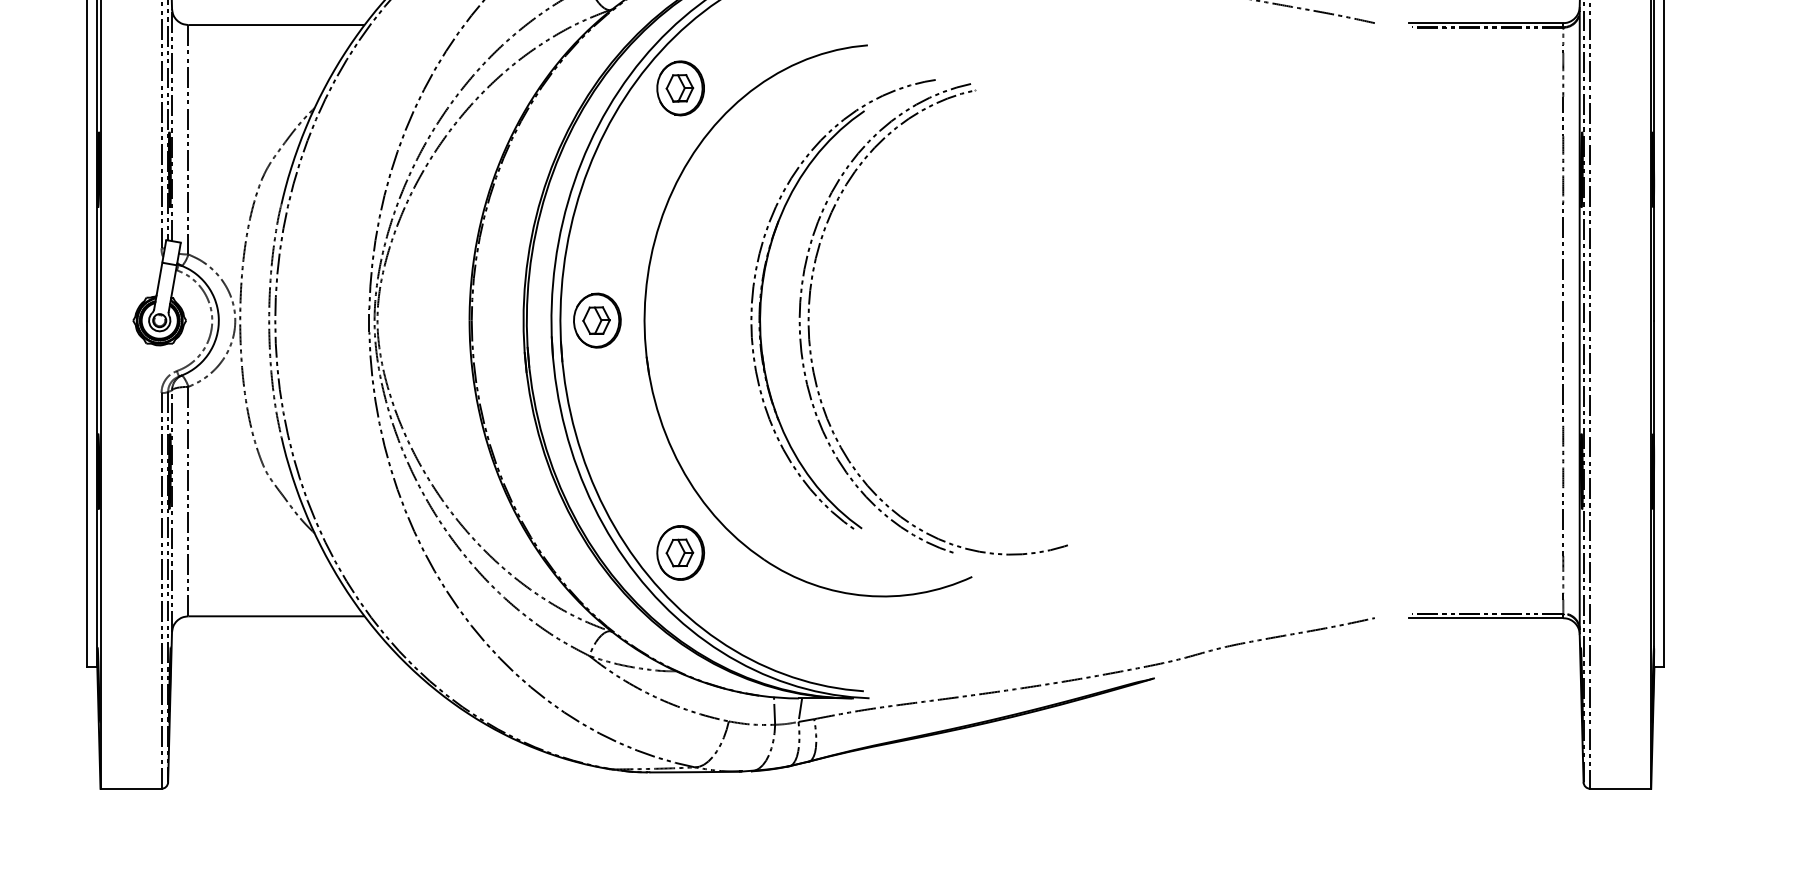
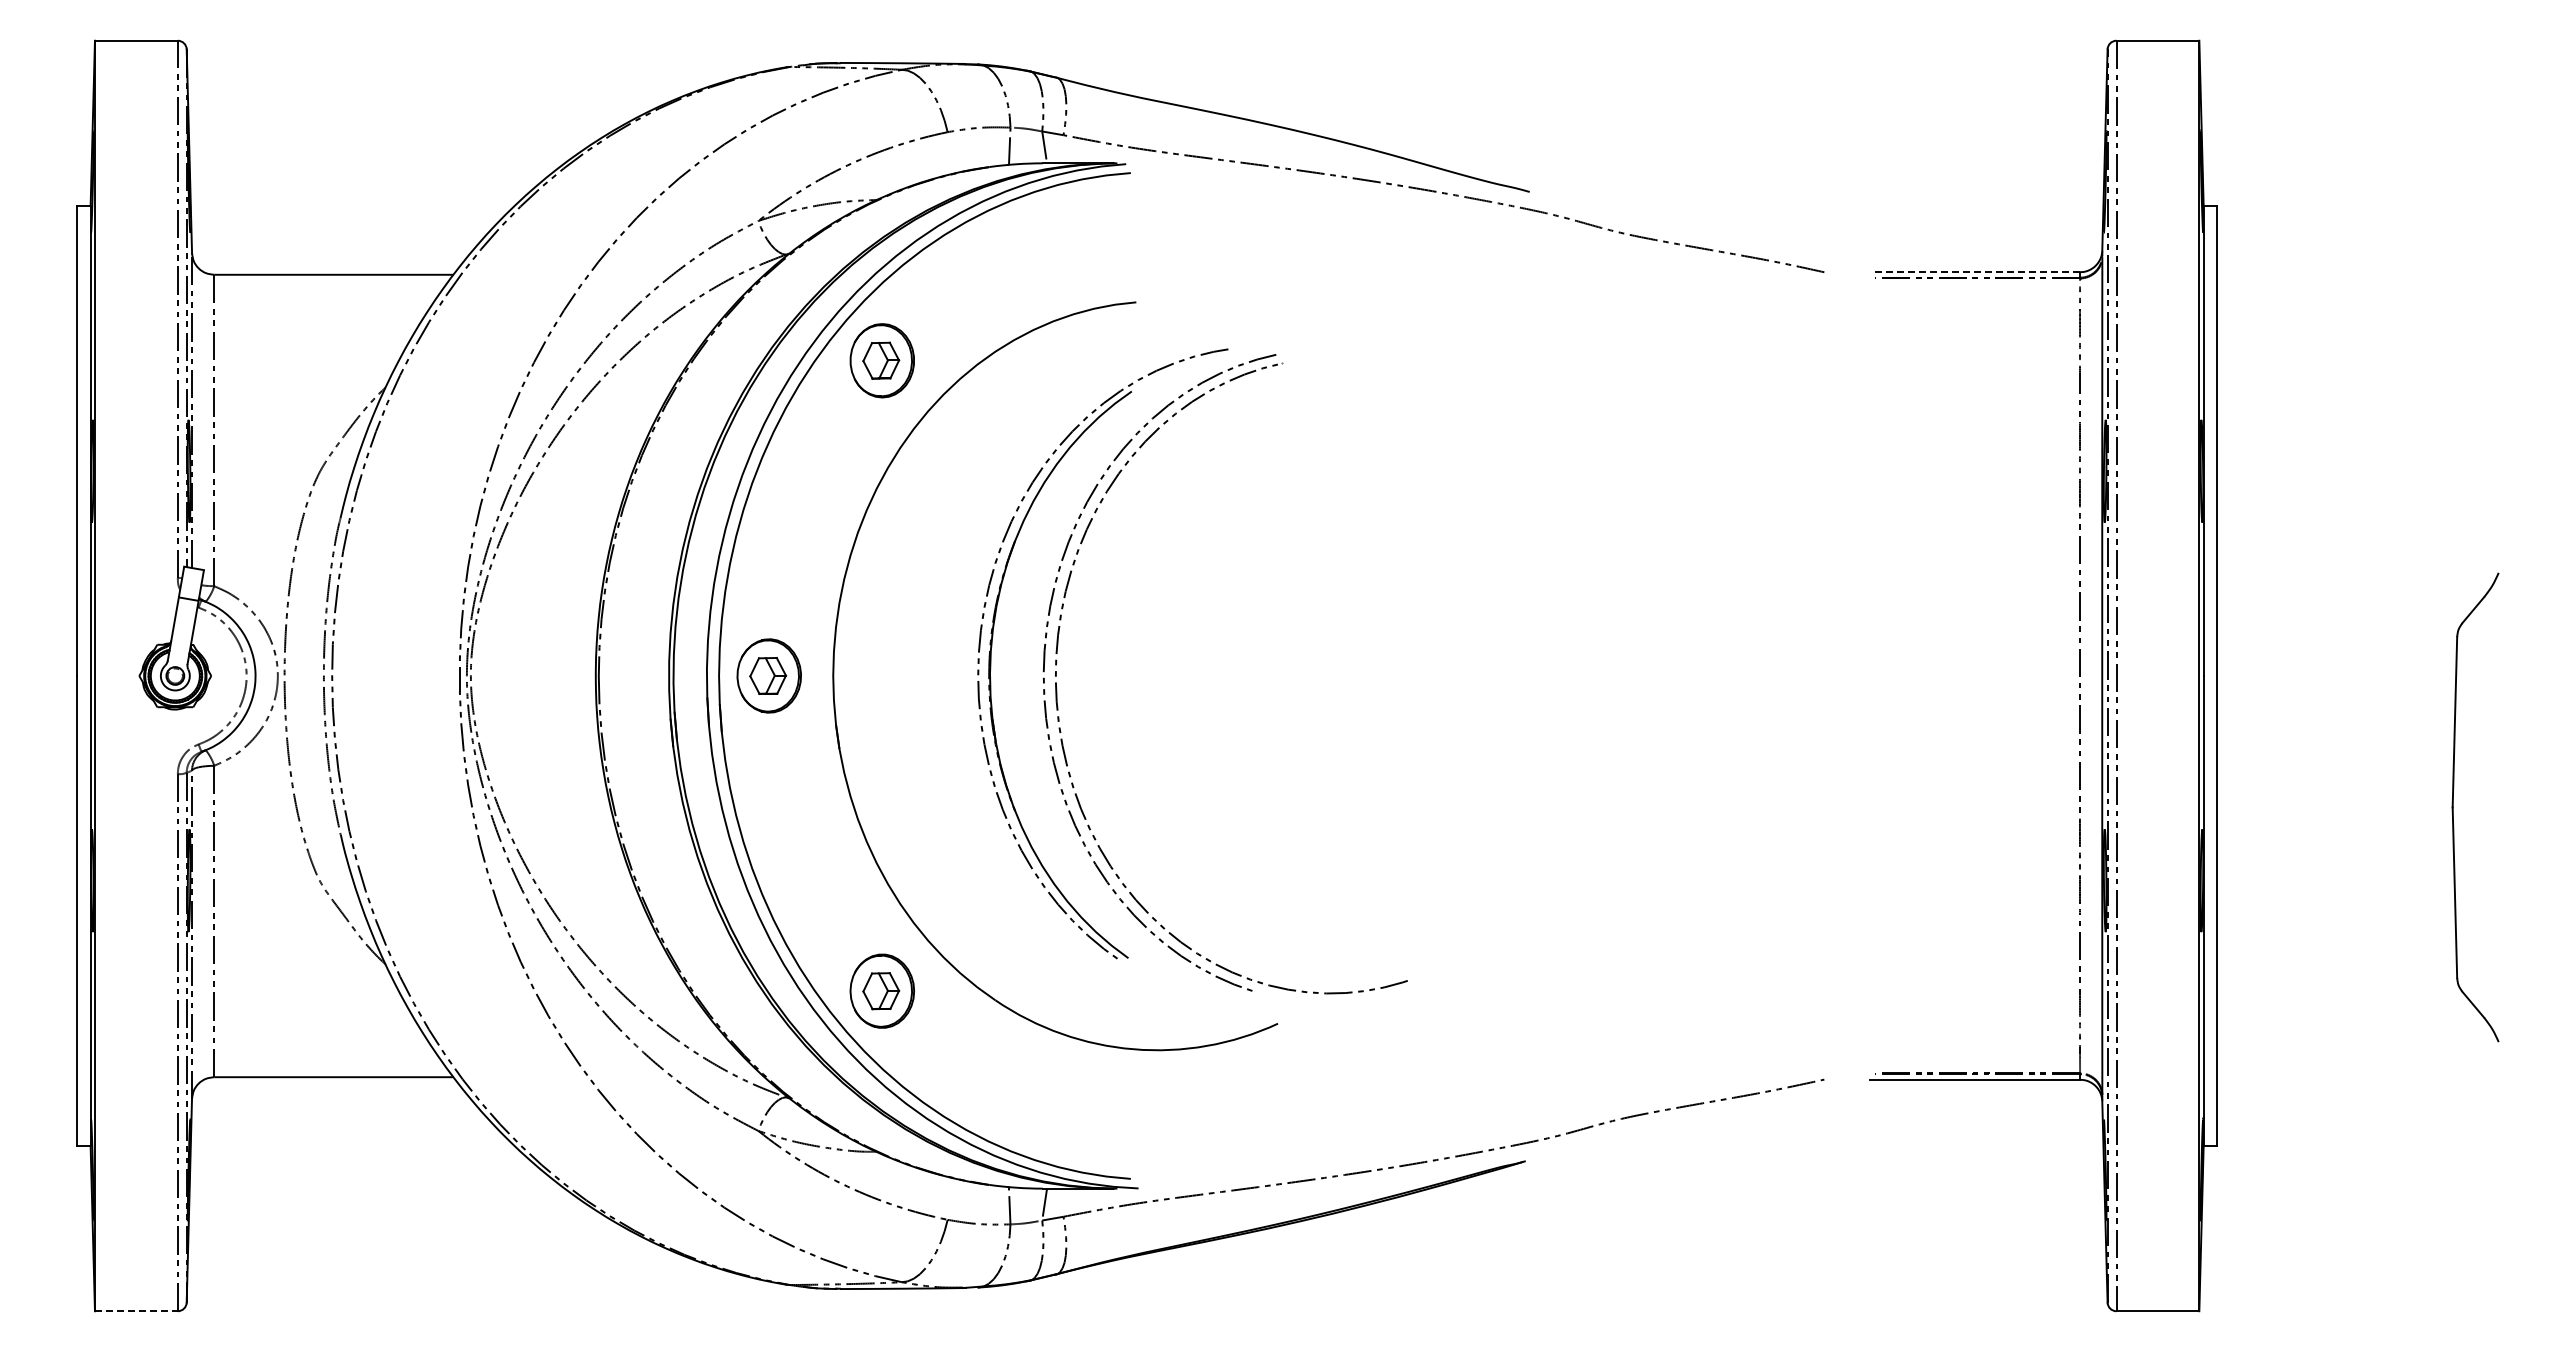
line: (1486, 23) -> (1975, 272), solid -> dashed
line: (131, 788) -> (136, 1311), solid -> dashed

